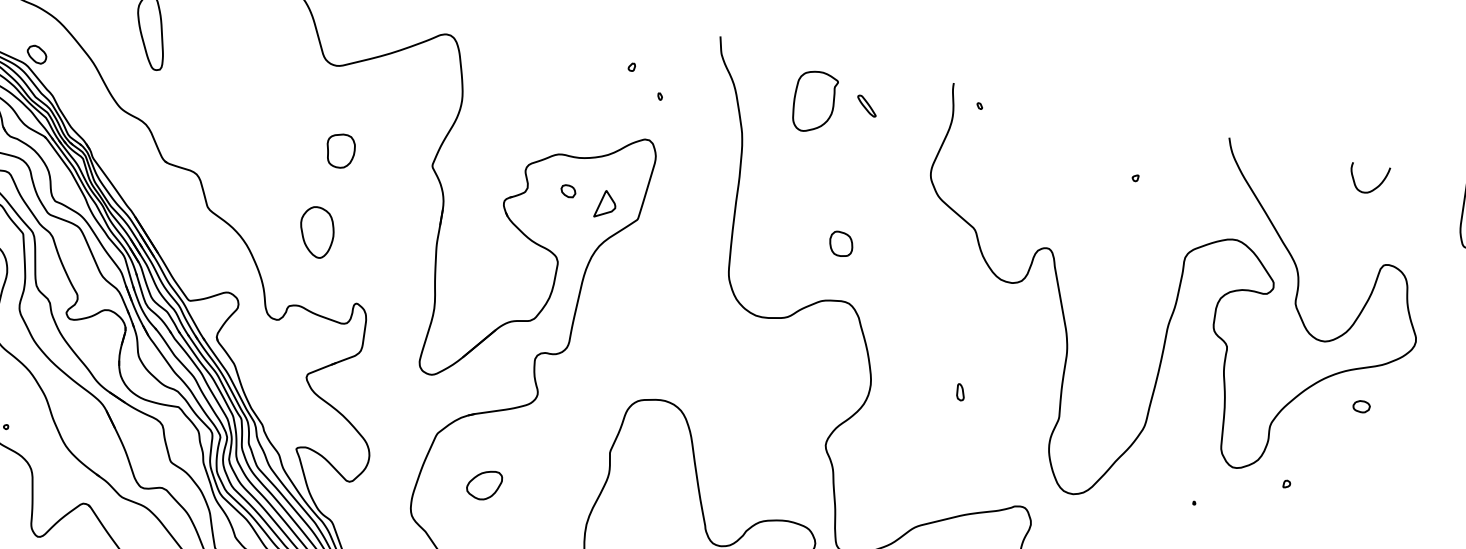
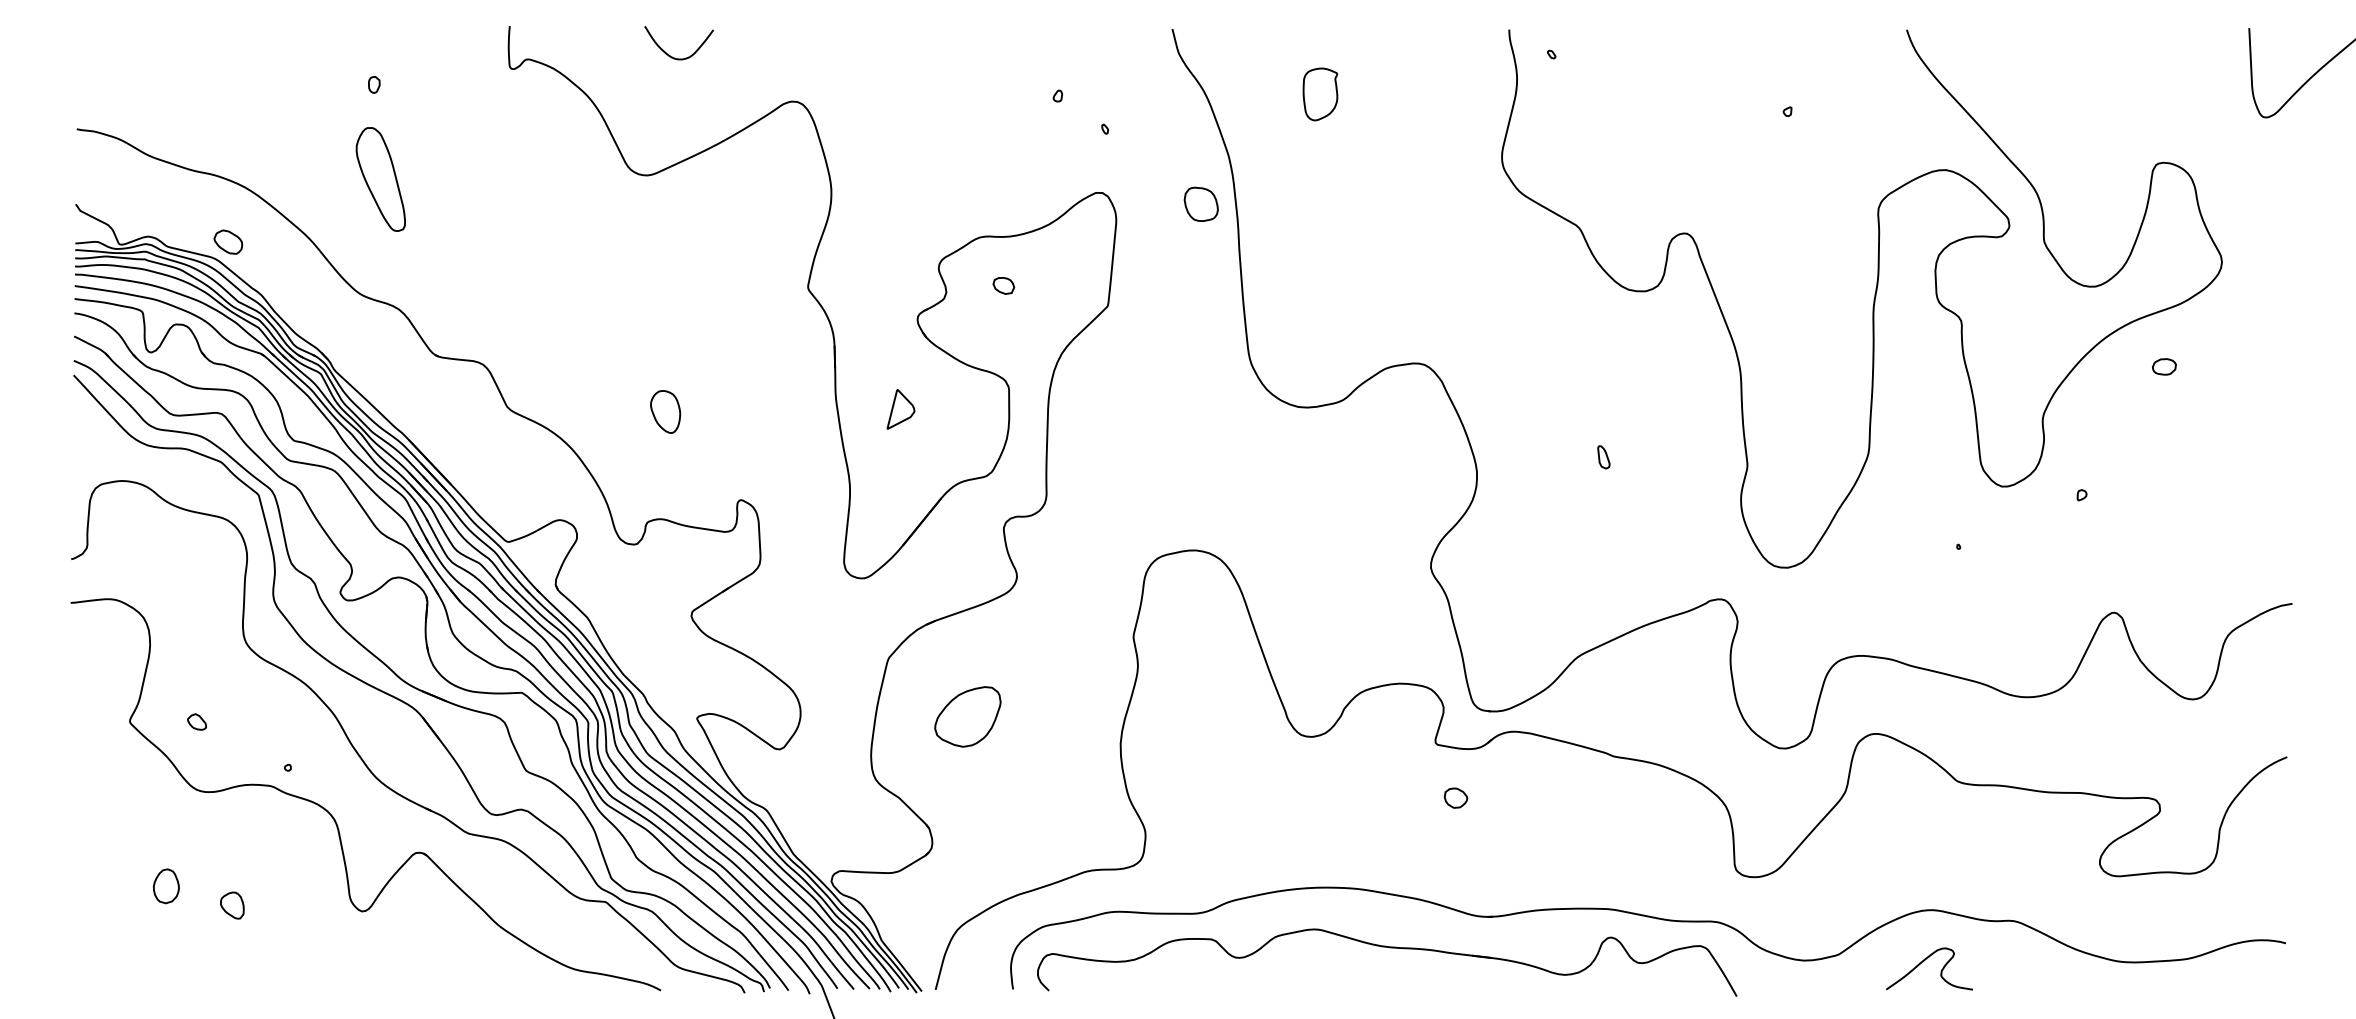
part: (814, 102) -> (1320, 94), size x0.6
part: (866, 105) -> (1394, 85), removed
part: (339, 150) -> (675, 292), removed
curve: (1375, 188) -> (2123, 59), removed
part: (605, 204) -> (900, 409), moved
part: (316, 231) -> (665, 411), size x0.6
part: (840, 243) -> (1200, 203), moved
part: (484, 484) -> (967, 716), size x1.4

